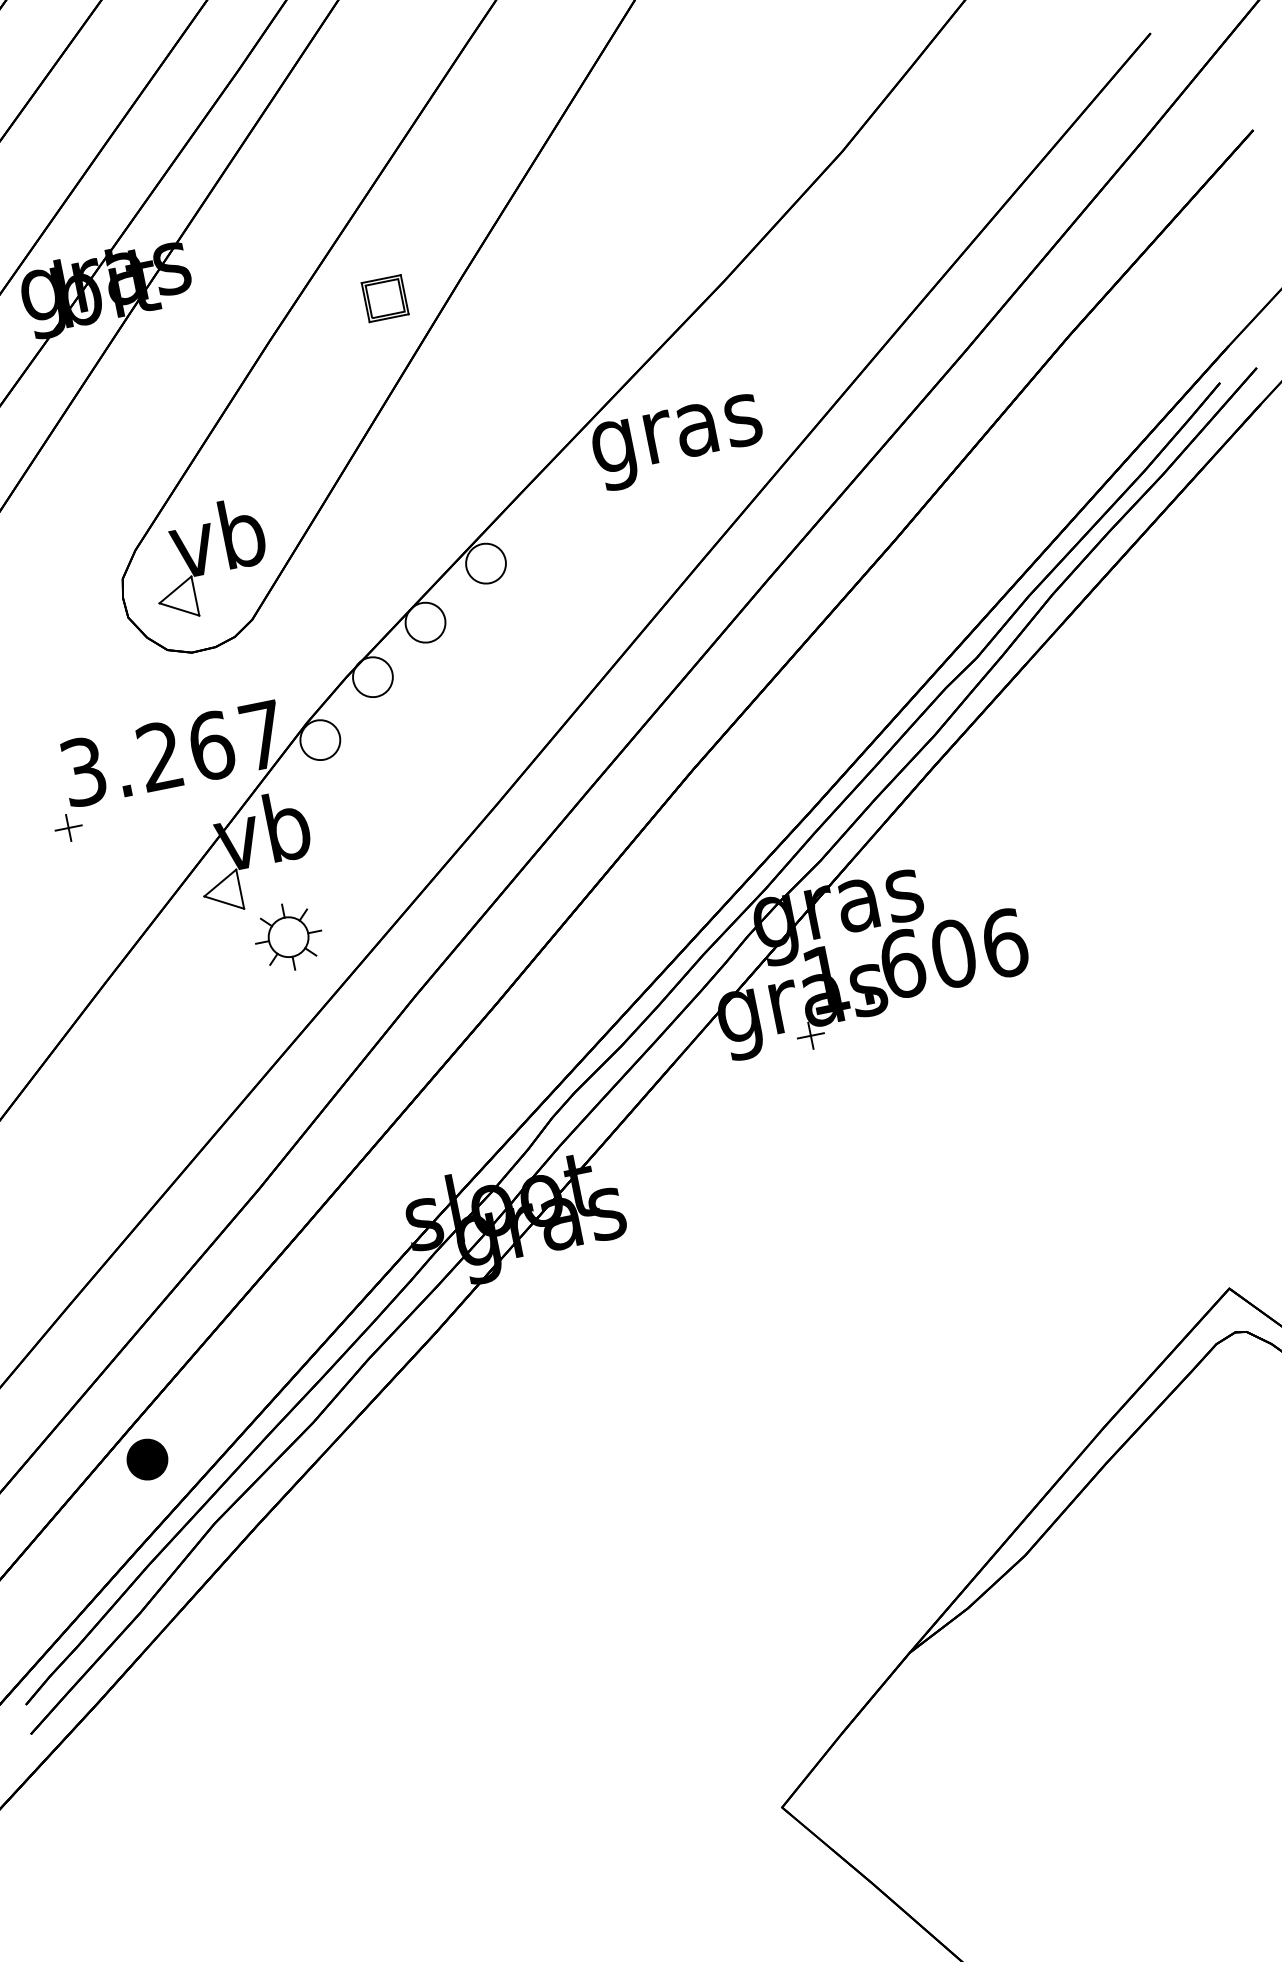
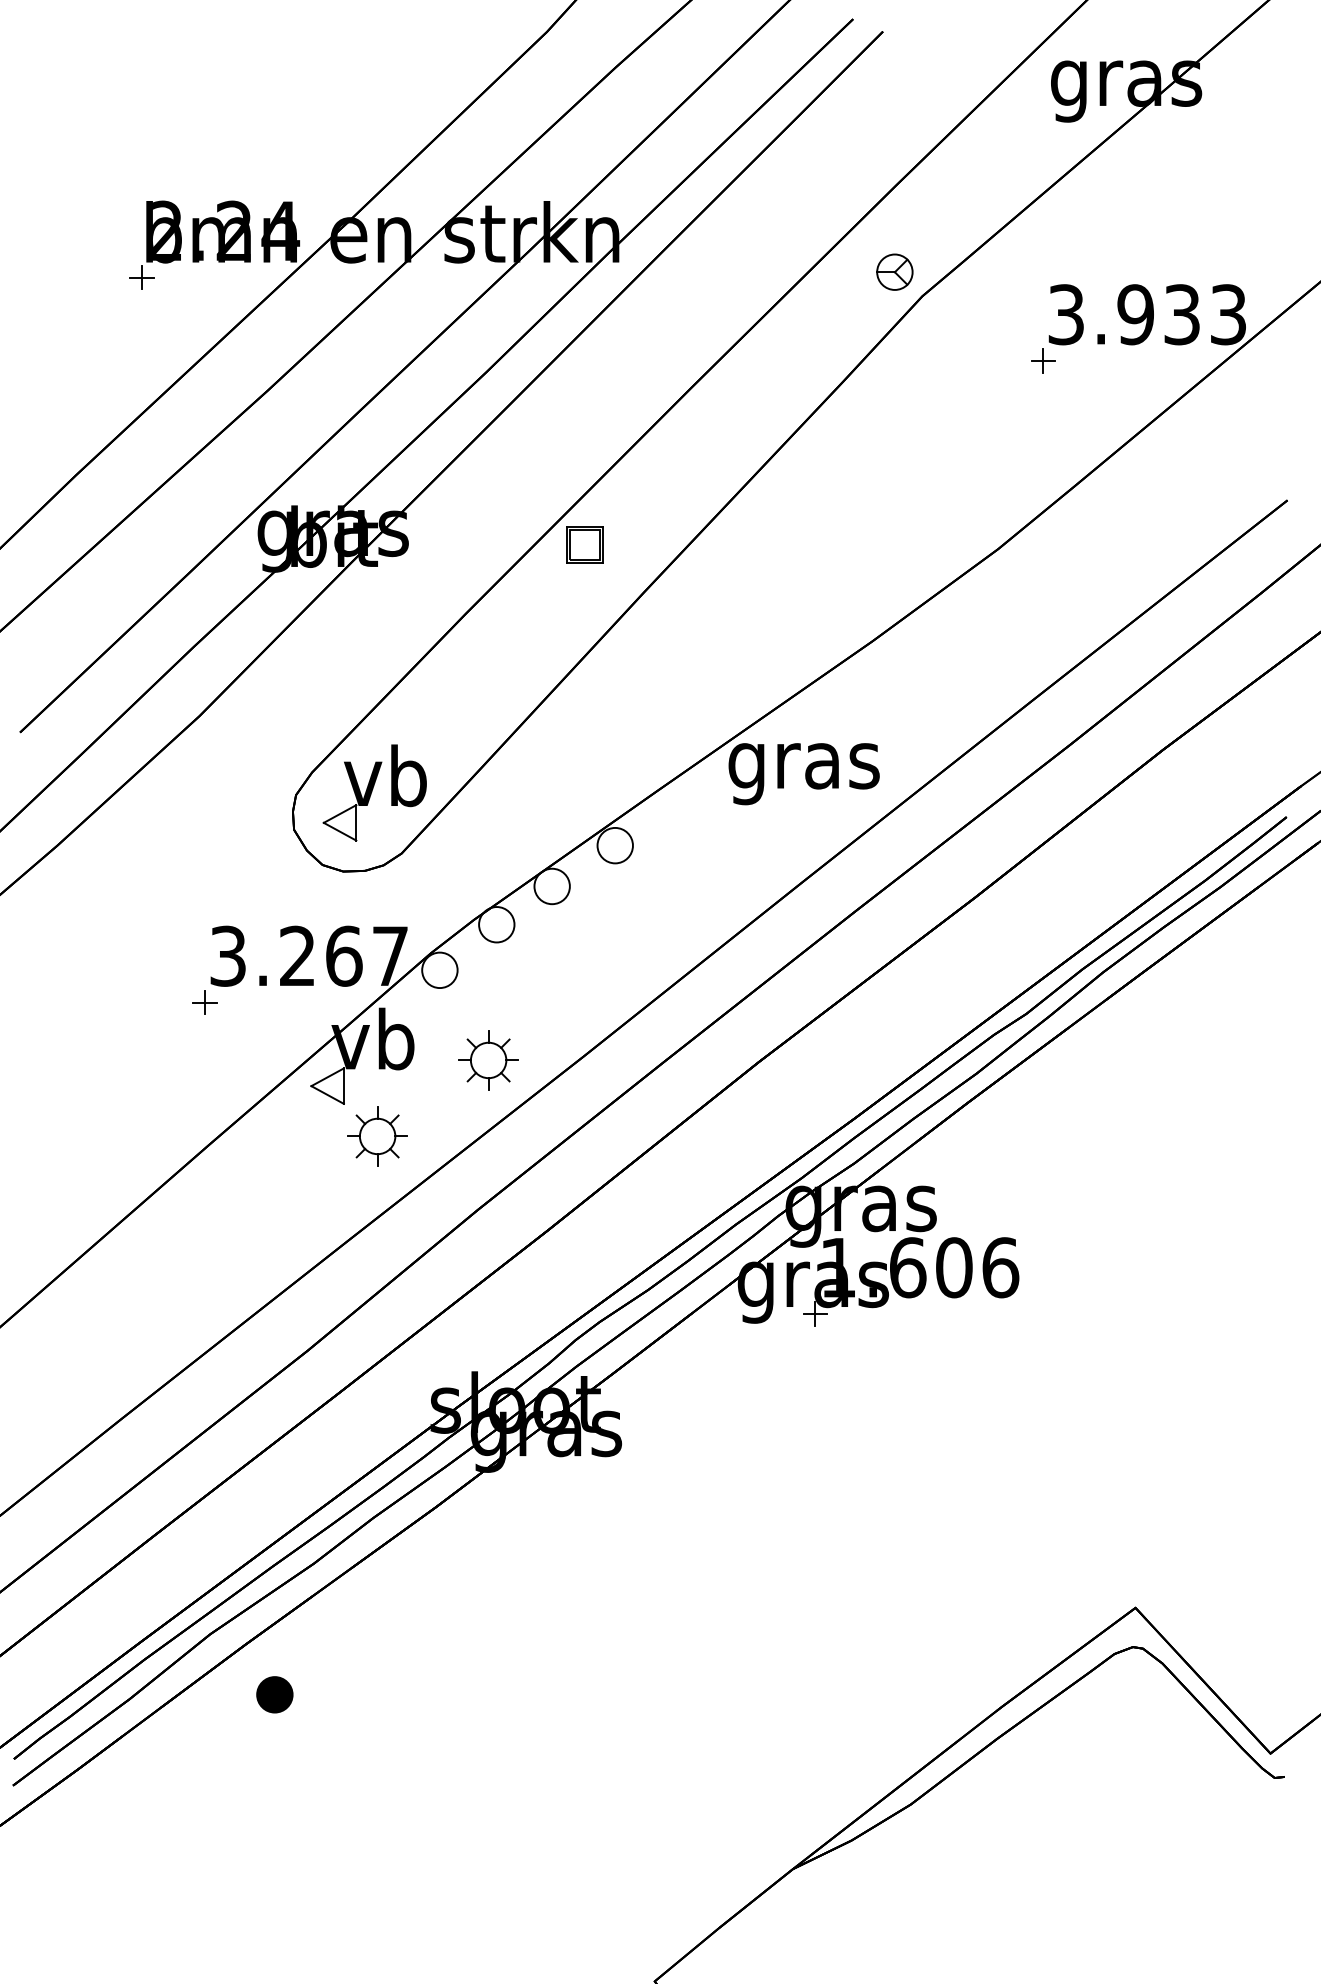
part: (384, 298) -> (584, 544), moved
part: (394, 828) -> (488, 1060), added
part: (146, 1459) -> (274, 1694), moved

